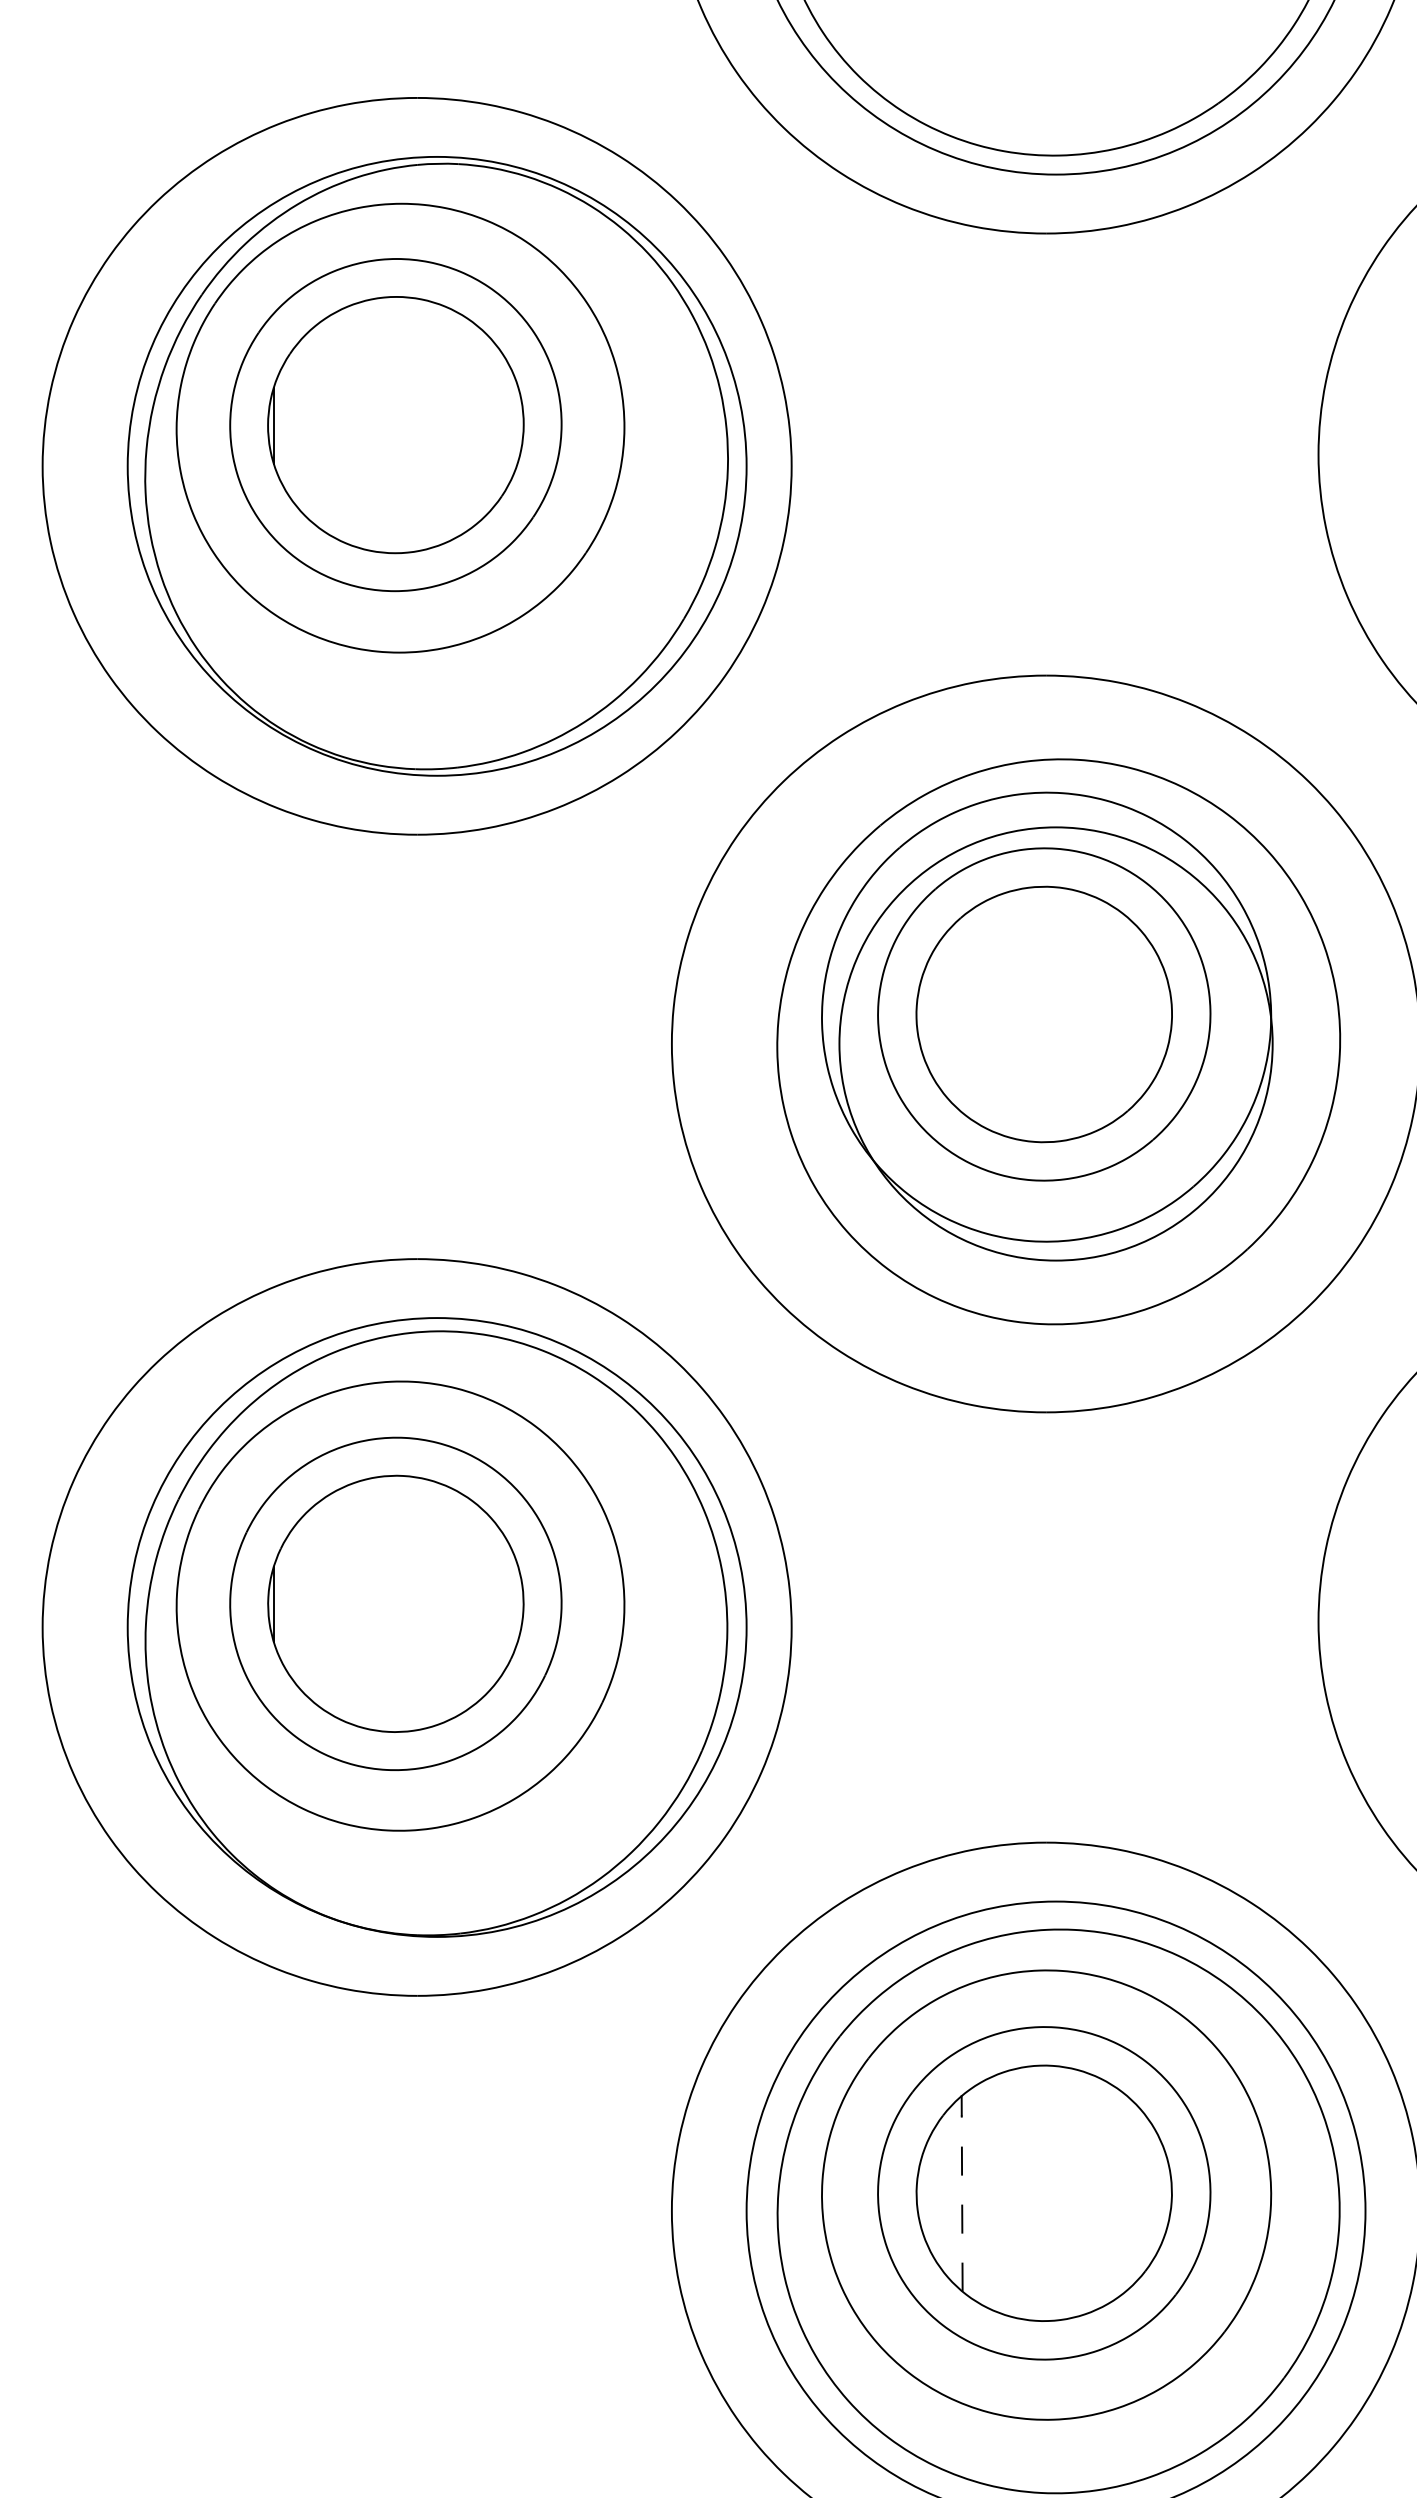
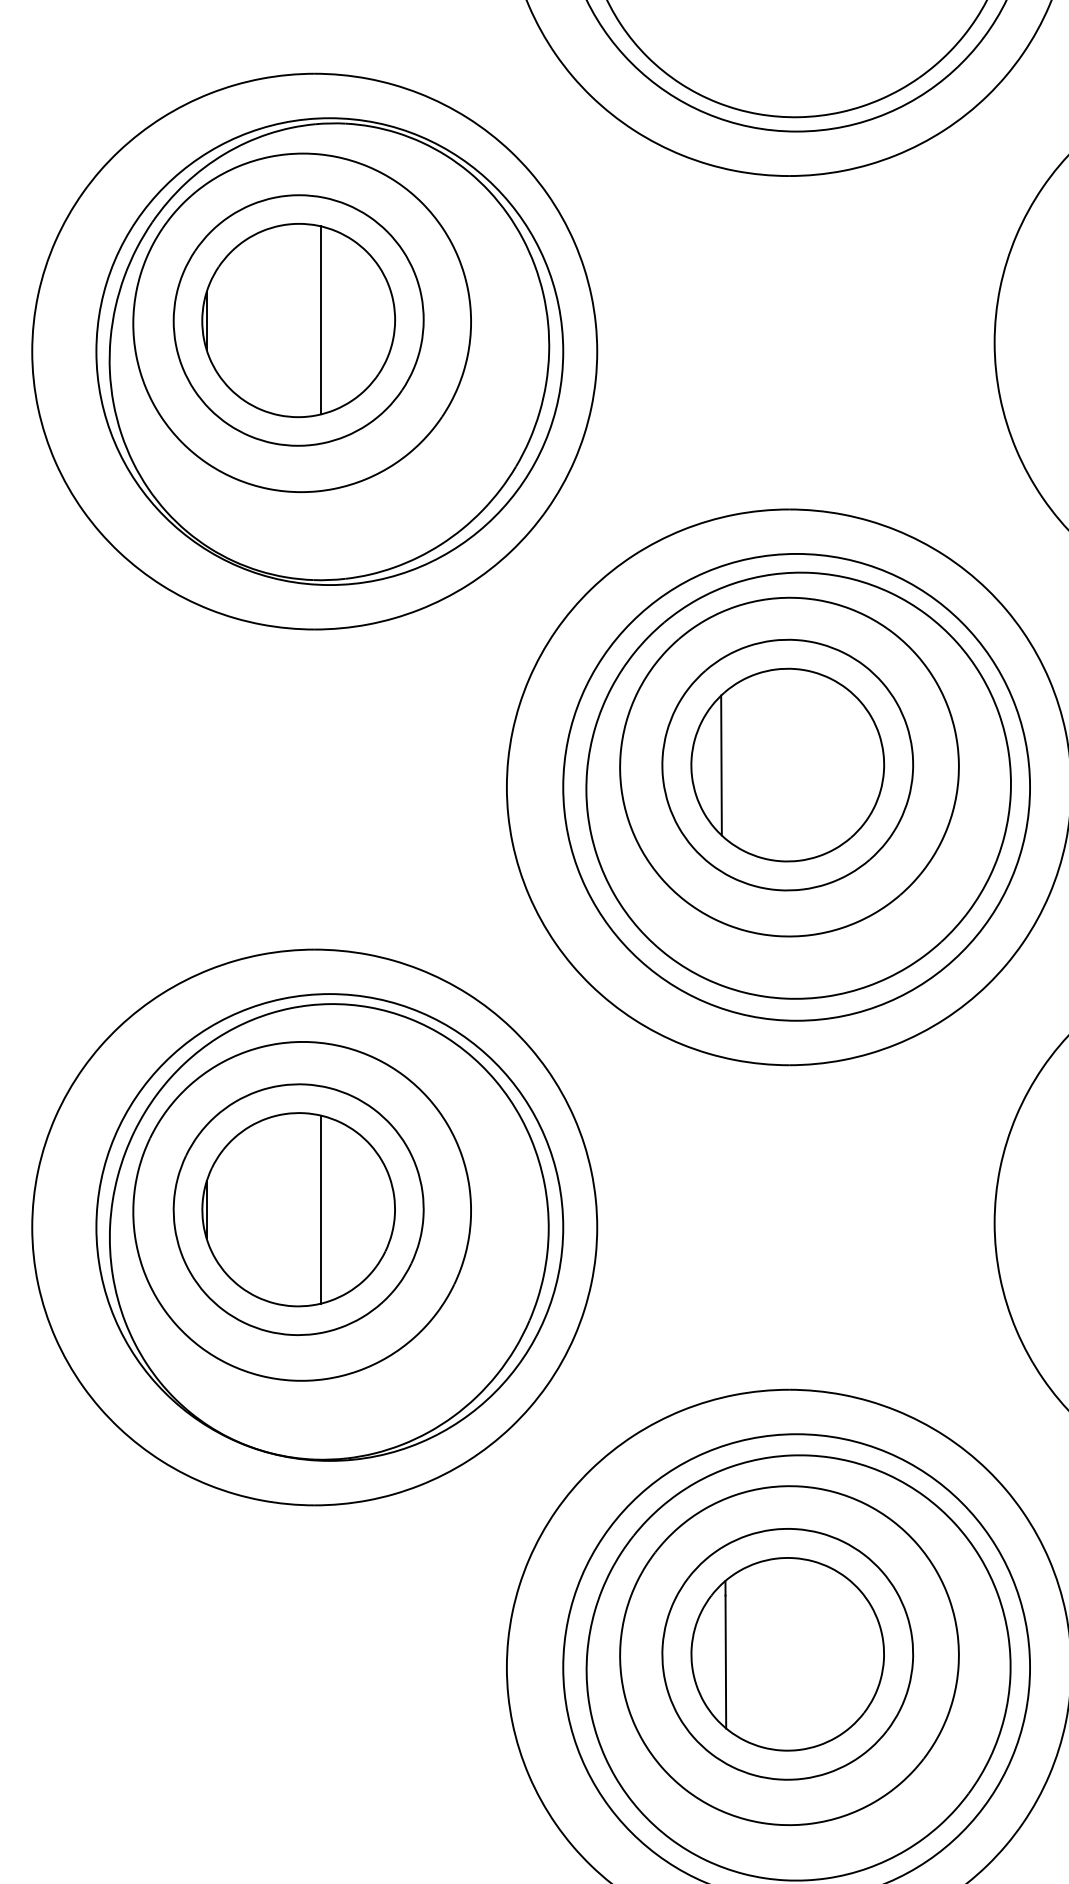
line: (425, 424) -> (321, 320), added
line: (955, 1014) -> (720, 765), added
circle: (1055, 1043) -> (796, 786), size x1.43
line: (425, 1603) -> (321, 1209), added
line: (962, 2203) -> (726, 1661), dashed -> solid

